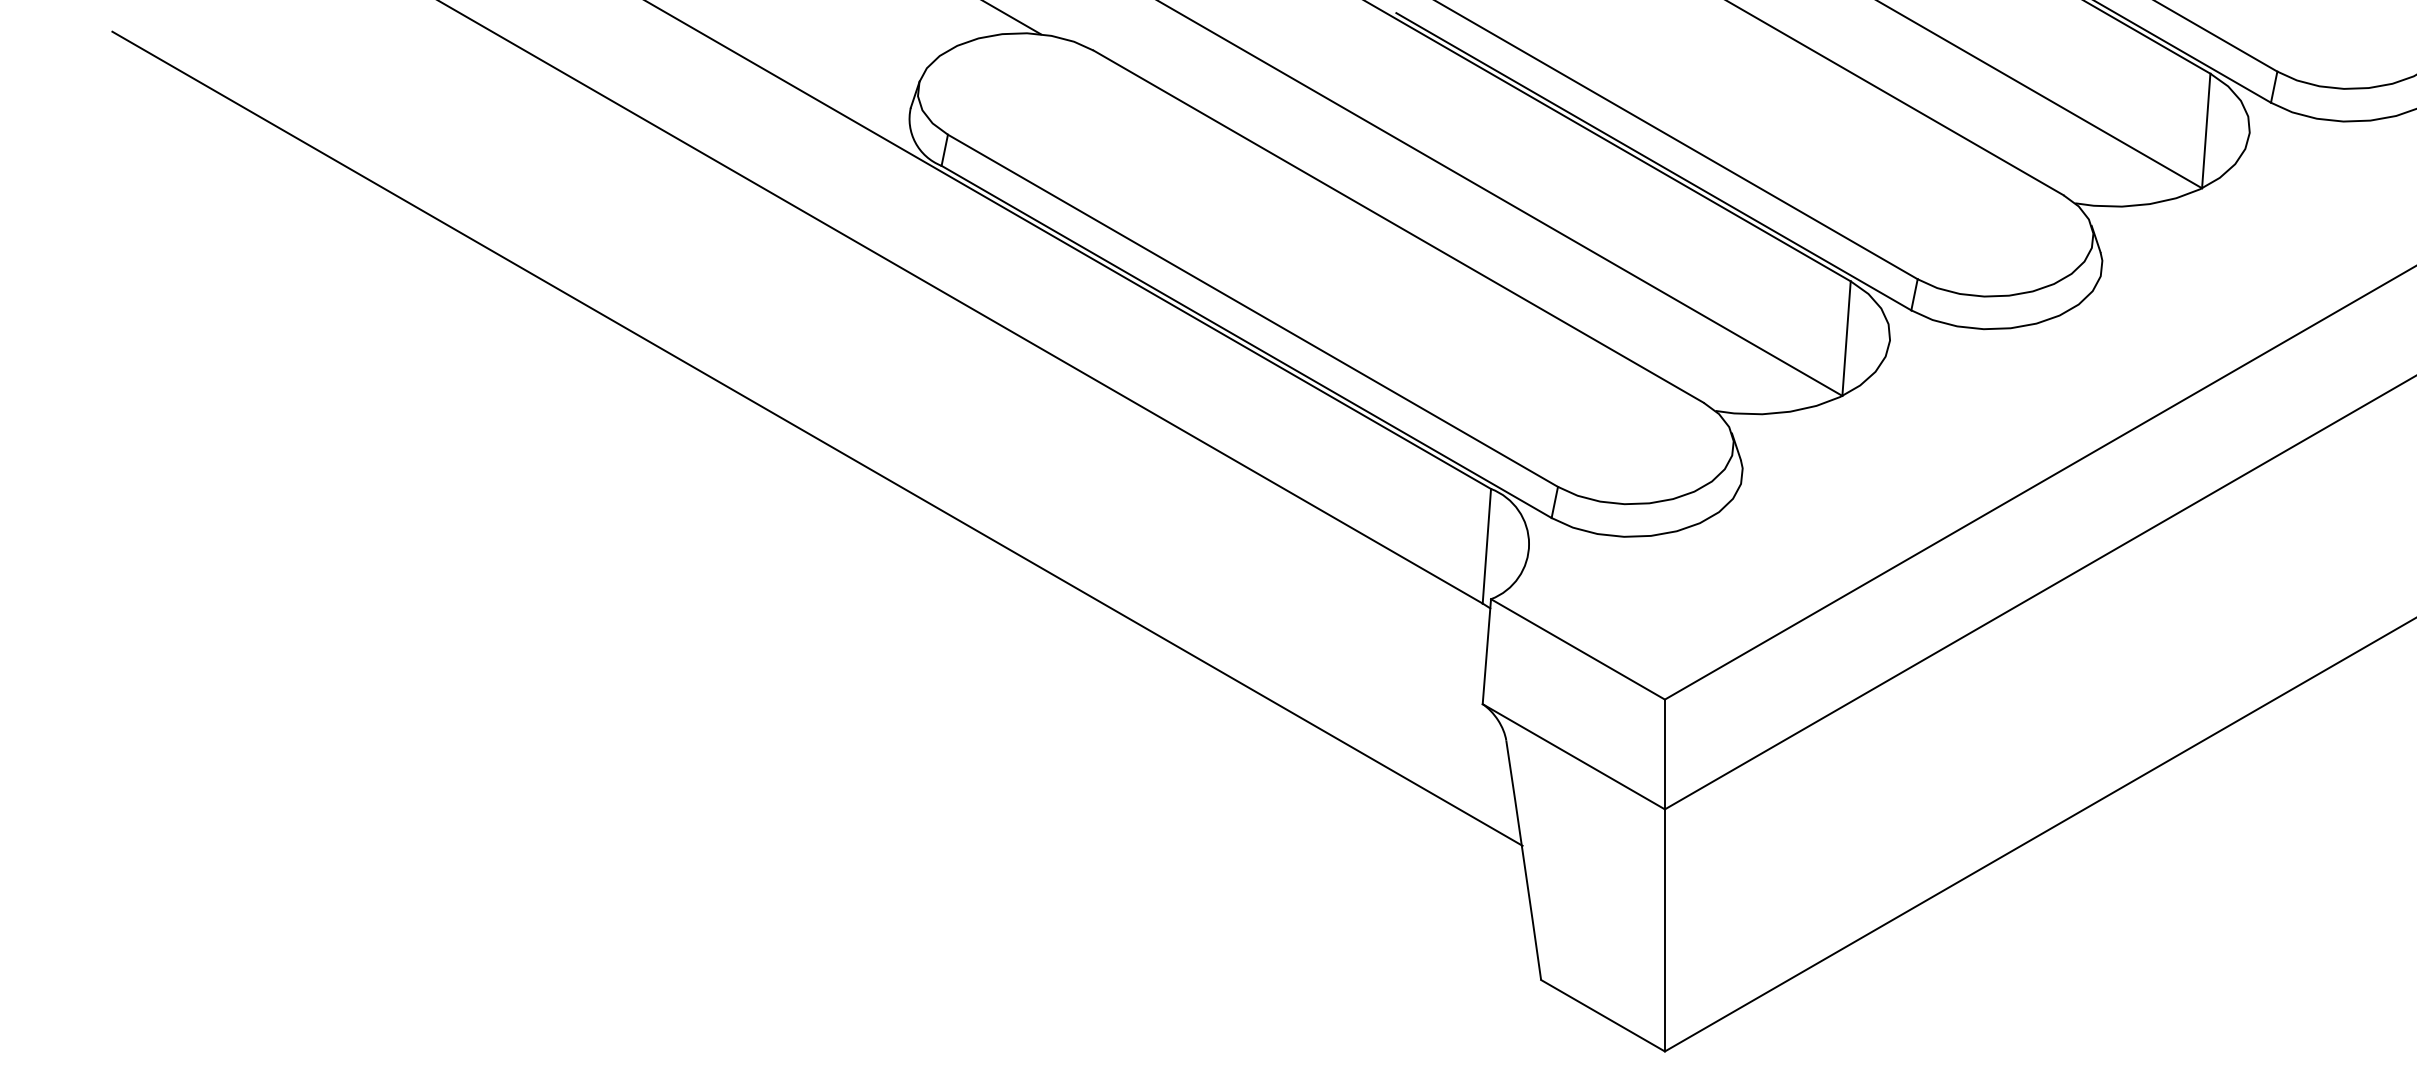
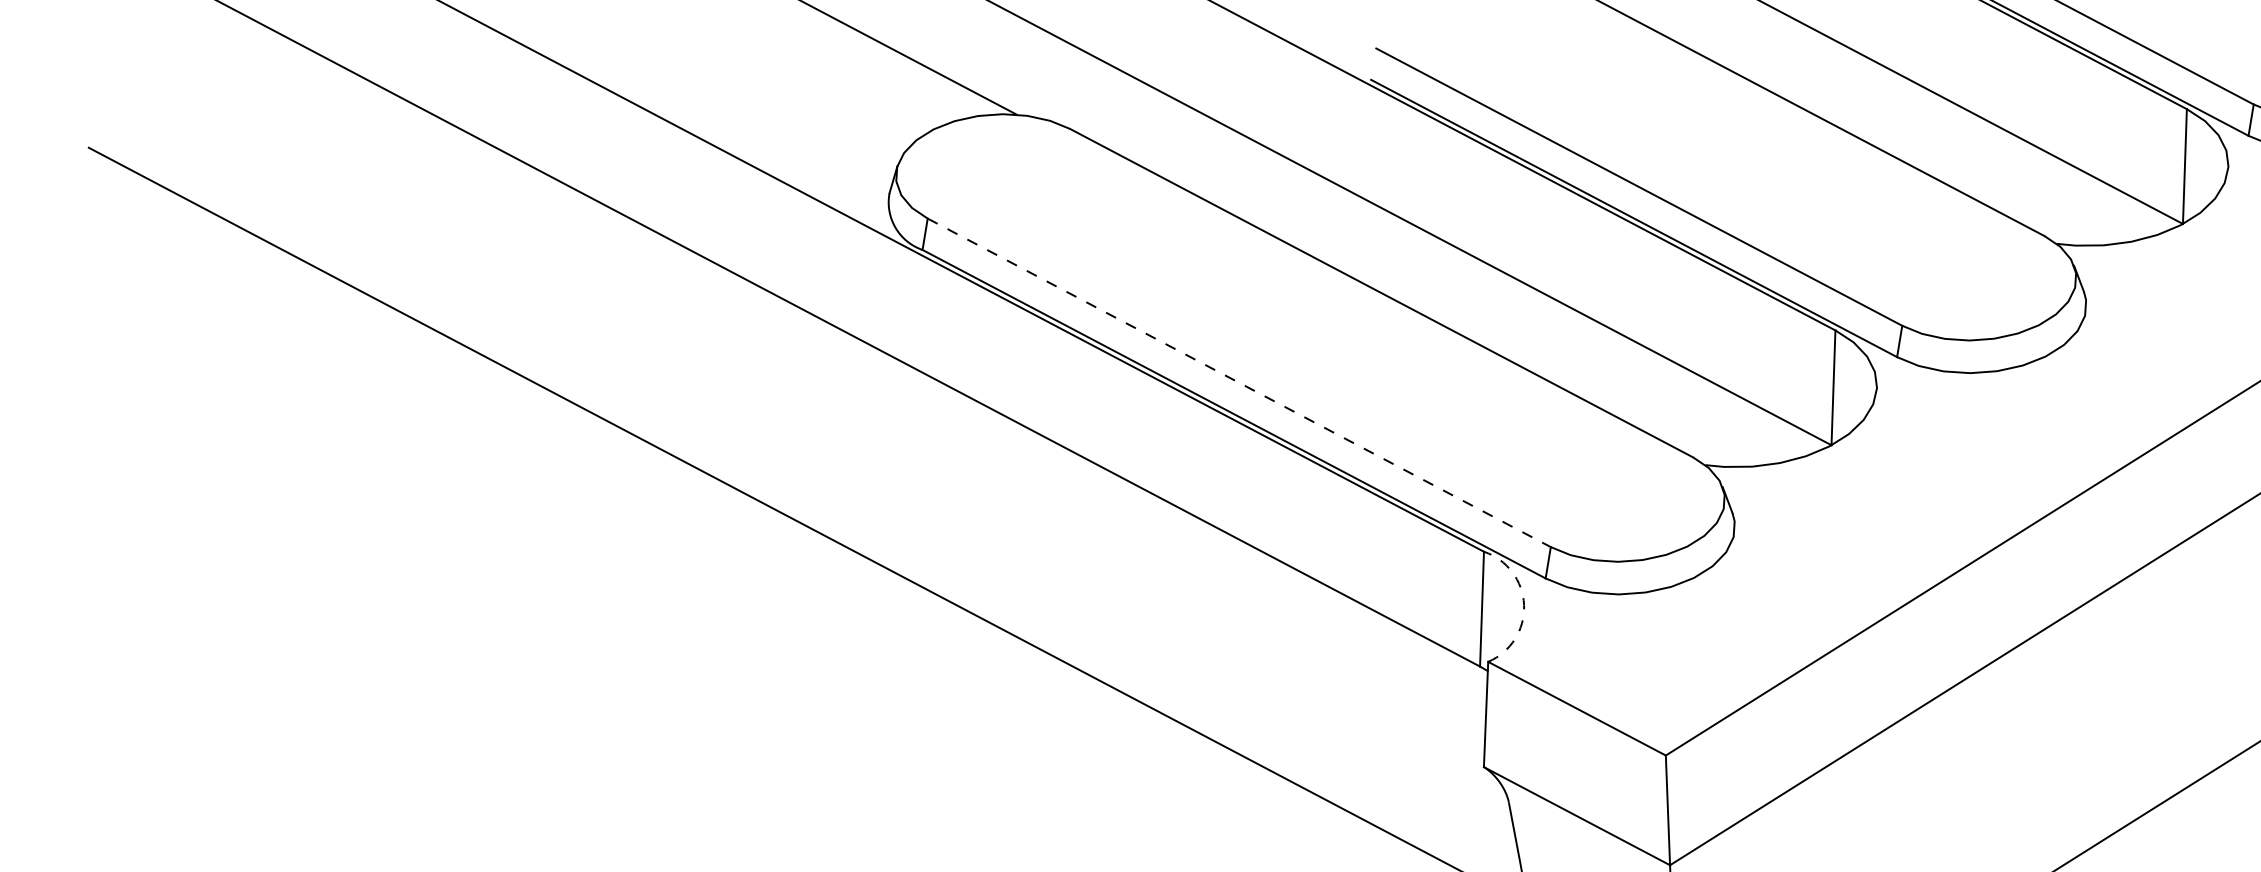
line: (1253, 311) -> (1239, 383), solid -> dashed
arc: (1529, 544) -> (1524, 605), solid -> dashed

